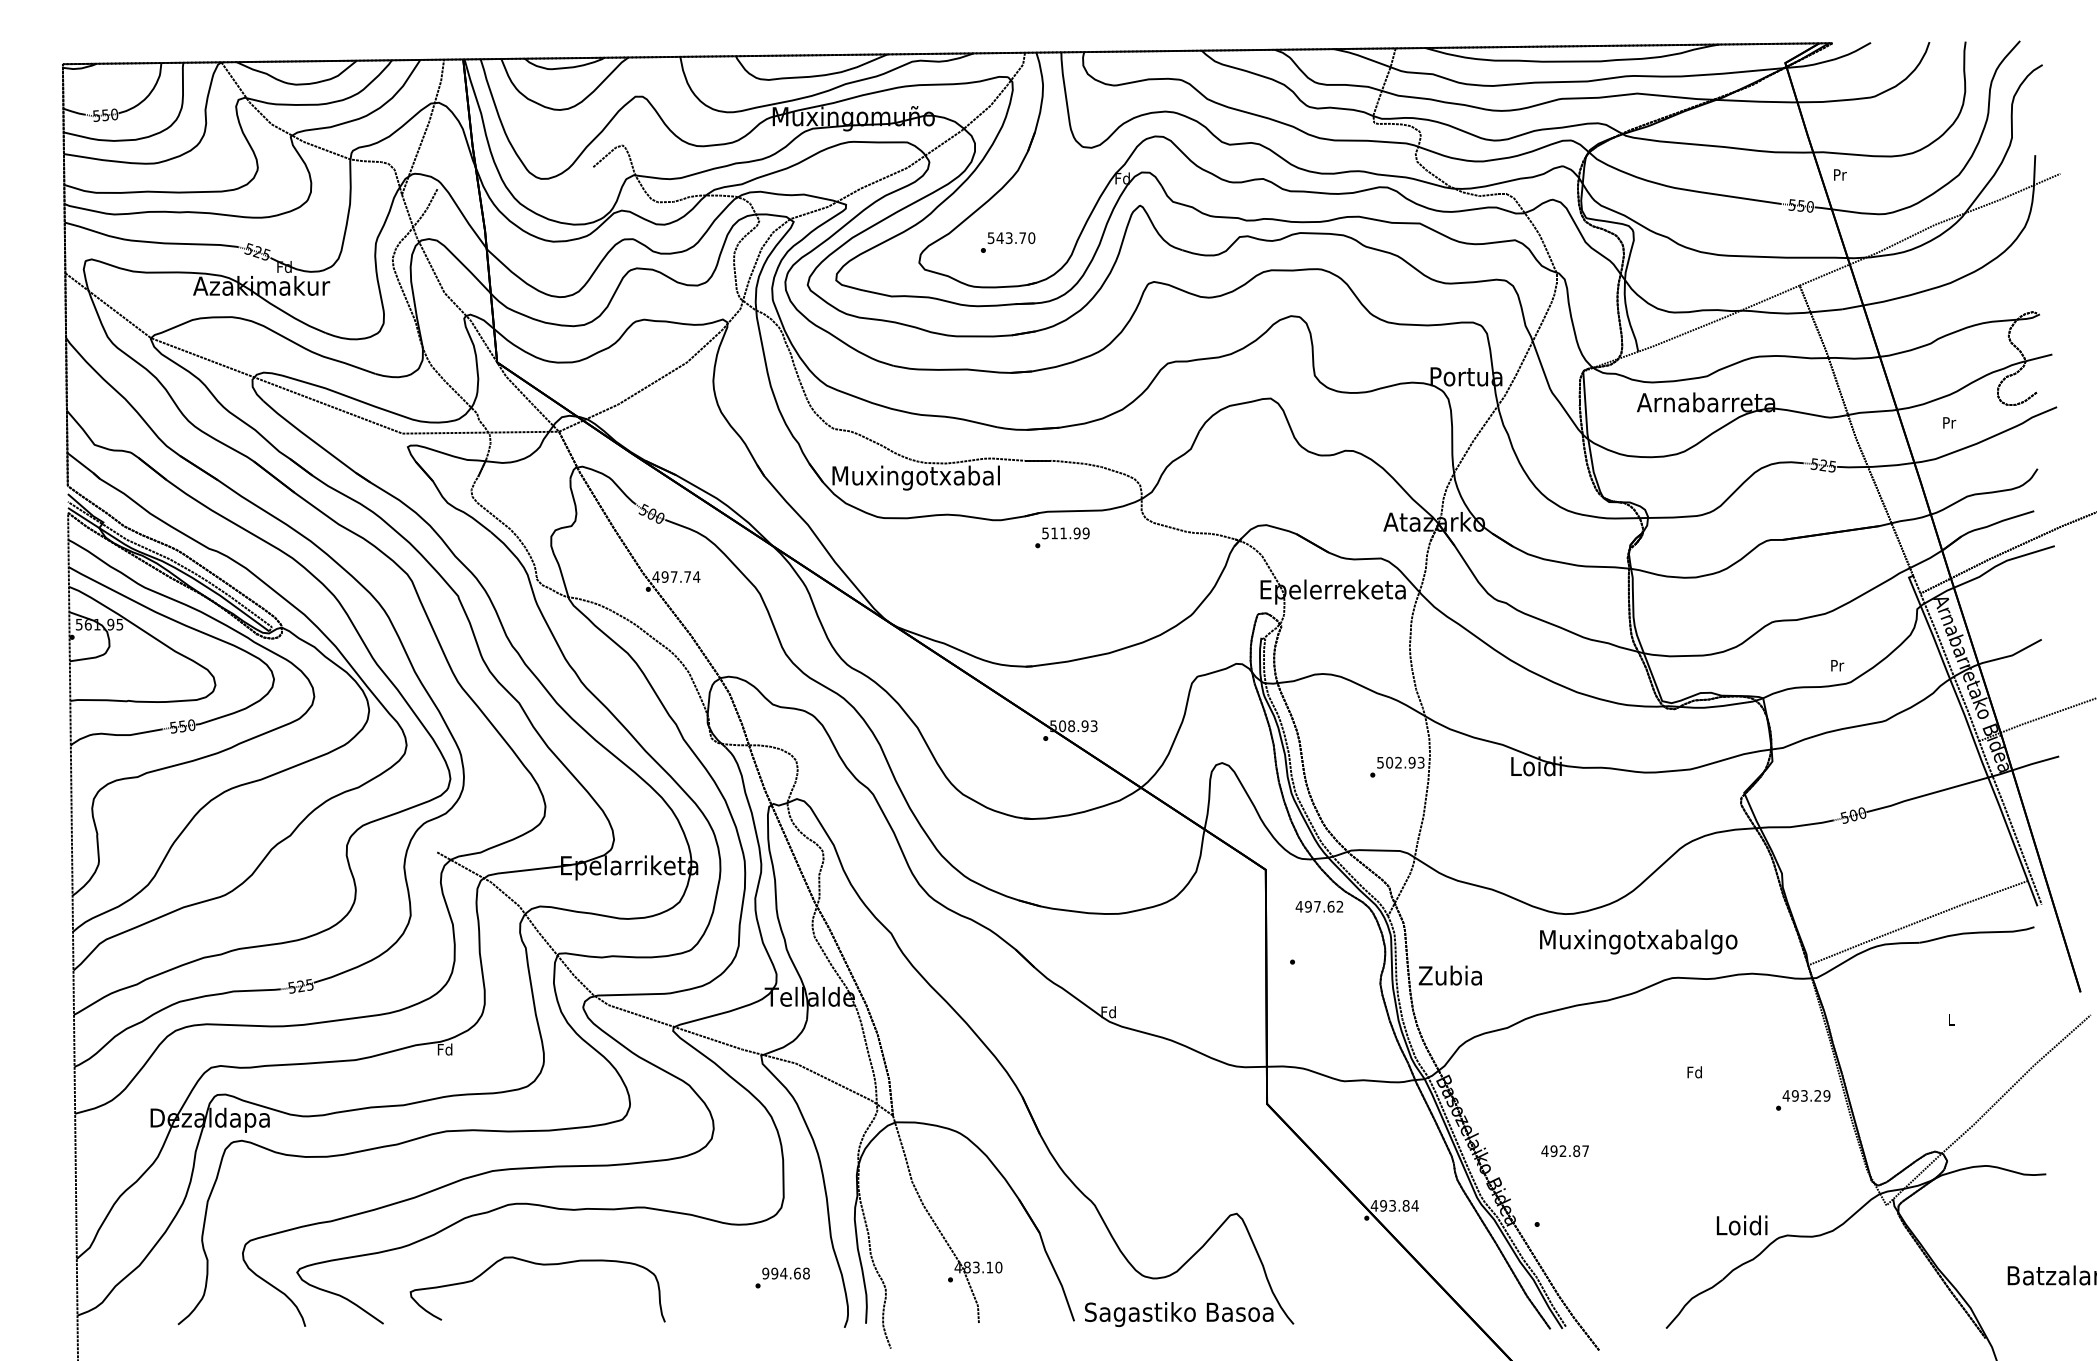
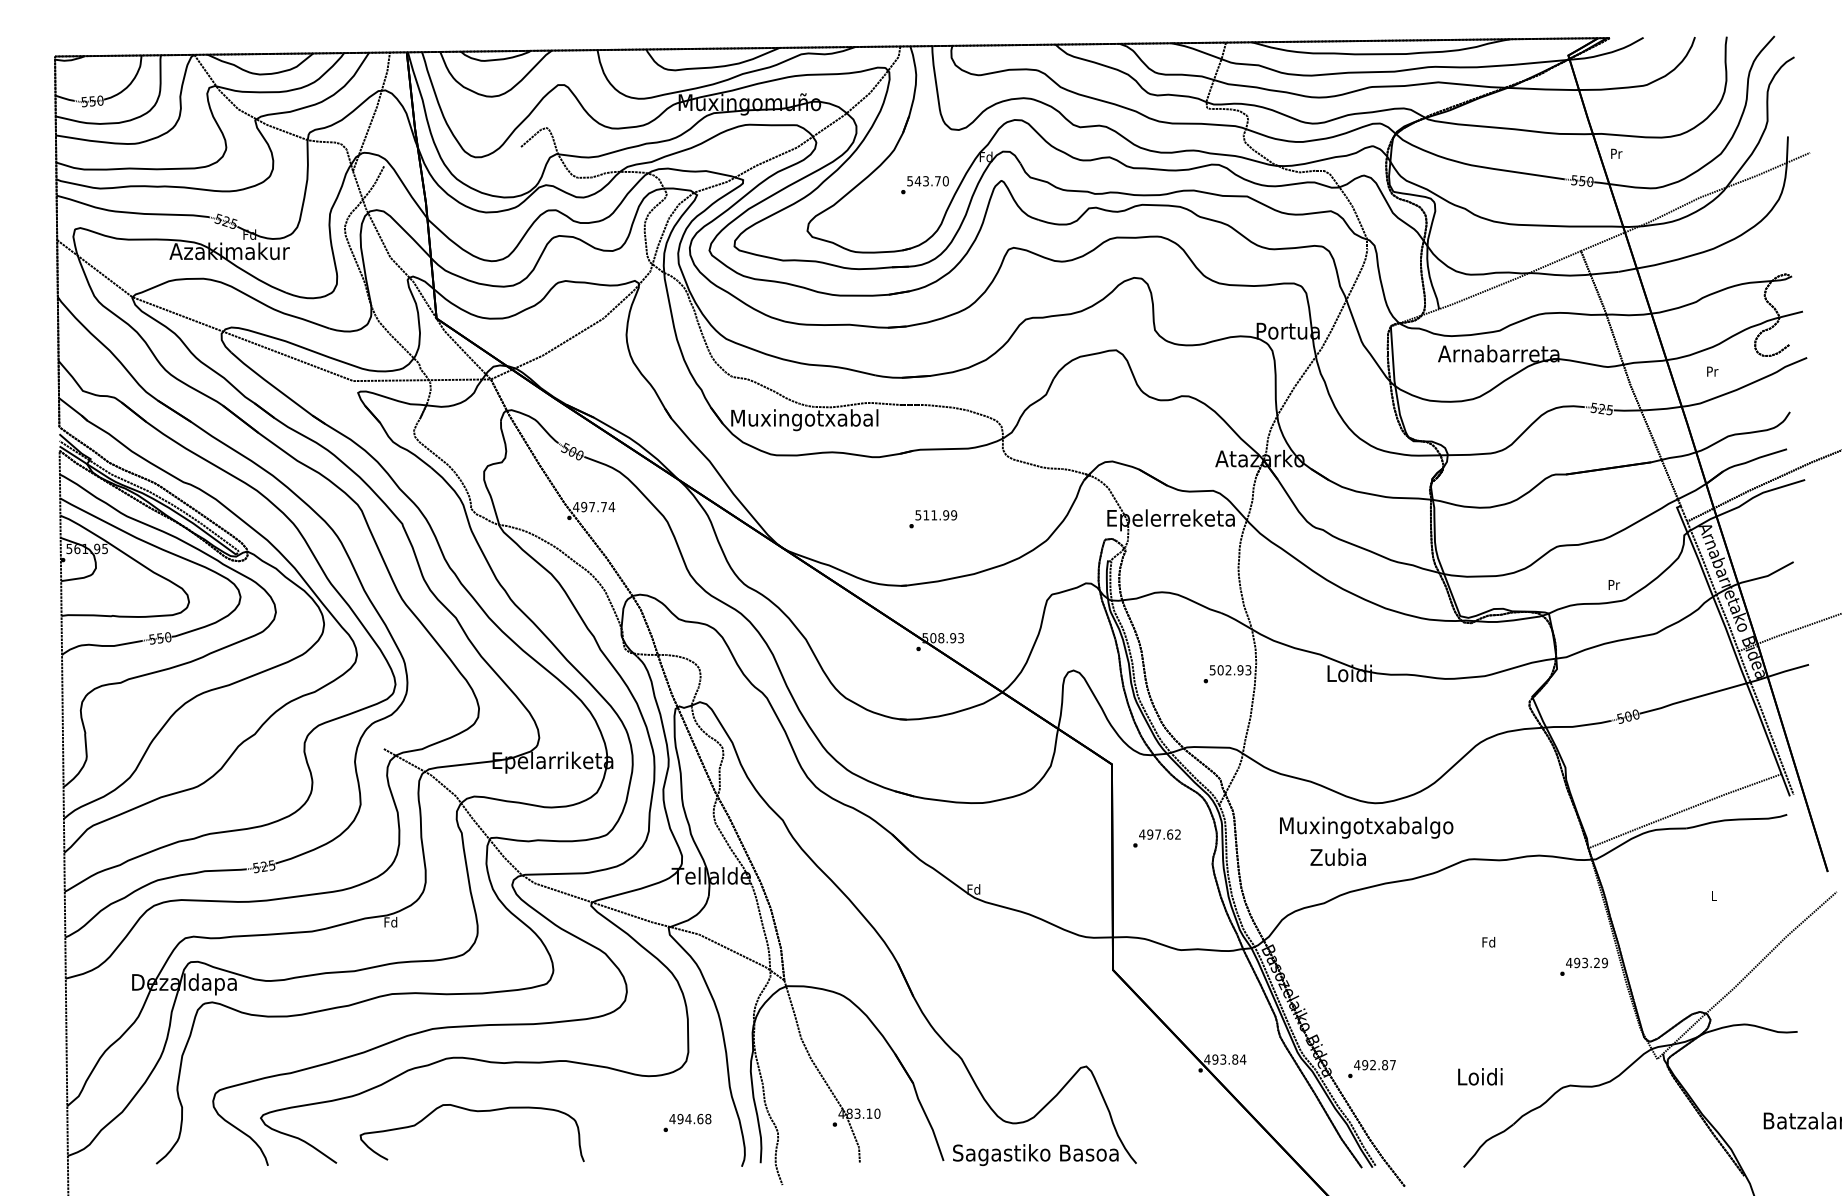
text: (1007, 242) -> (924, 185), moved
text: (1062, 537) -> (933, 518), moved
text: (1319, 906) -> (1159, 834), moved
text: (1638, 941) -> (1366, 827), moved
text: (1449, 975) -> (1337, 857), moved
text: (1564, 1151) -> (1374, 1065), moved
text: (1741, 1225) -> (1479, 1076), moved
text: (765, 1273) -> (672, 1119), 994.68 -> 494.68

